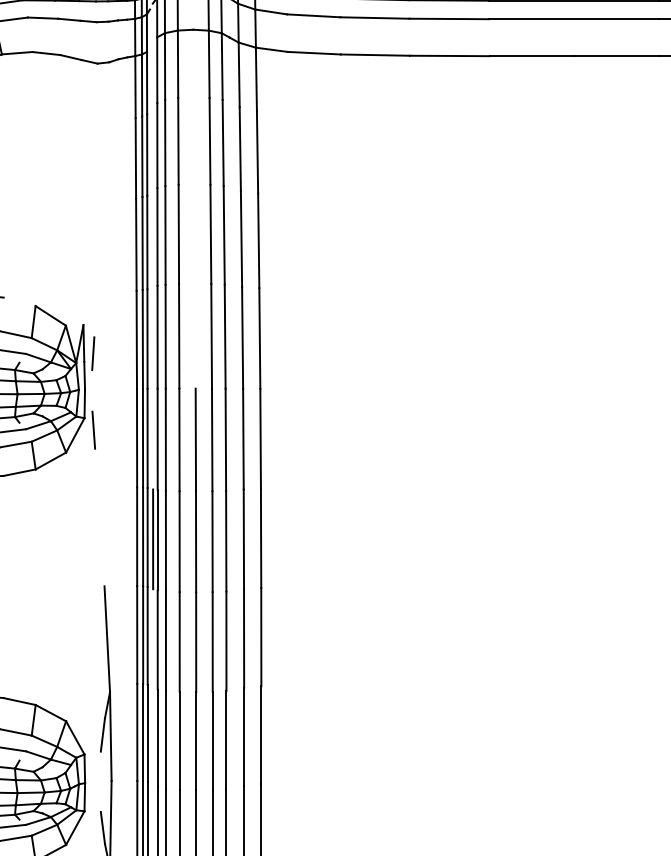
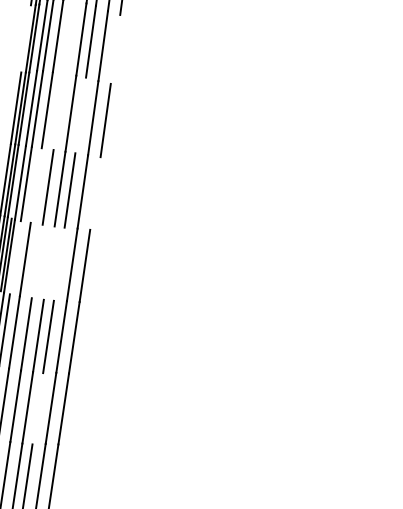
line: (258, 240) -> (115, 49), removed
line: (136, 244) -> (26, 38), removed
line: (224, 336) -> (80, 115), removed
line: (260, 438) -> (95, 193), removed
line: (179, 439) -> (36, 185), removed
line: (165, 540) -> (15, 257), removed
line: (226, 540) -> (59, 263), removed
line: (196, 541) -> (37, 261), removed
line: (212, 541) -> (49, 262), removed
line: (226, 739) -> (37, 408), removed

